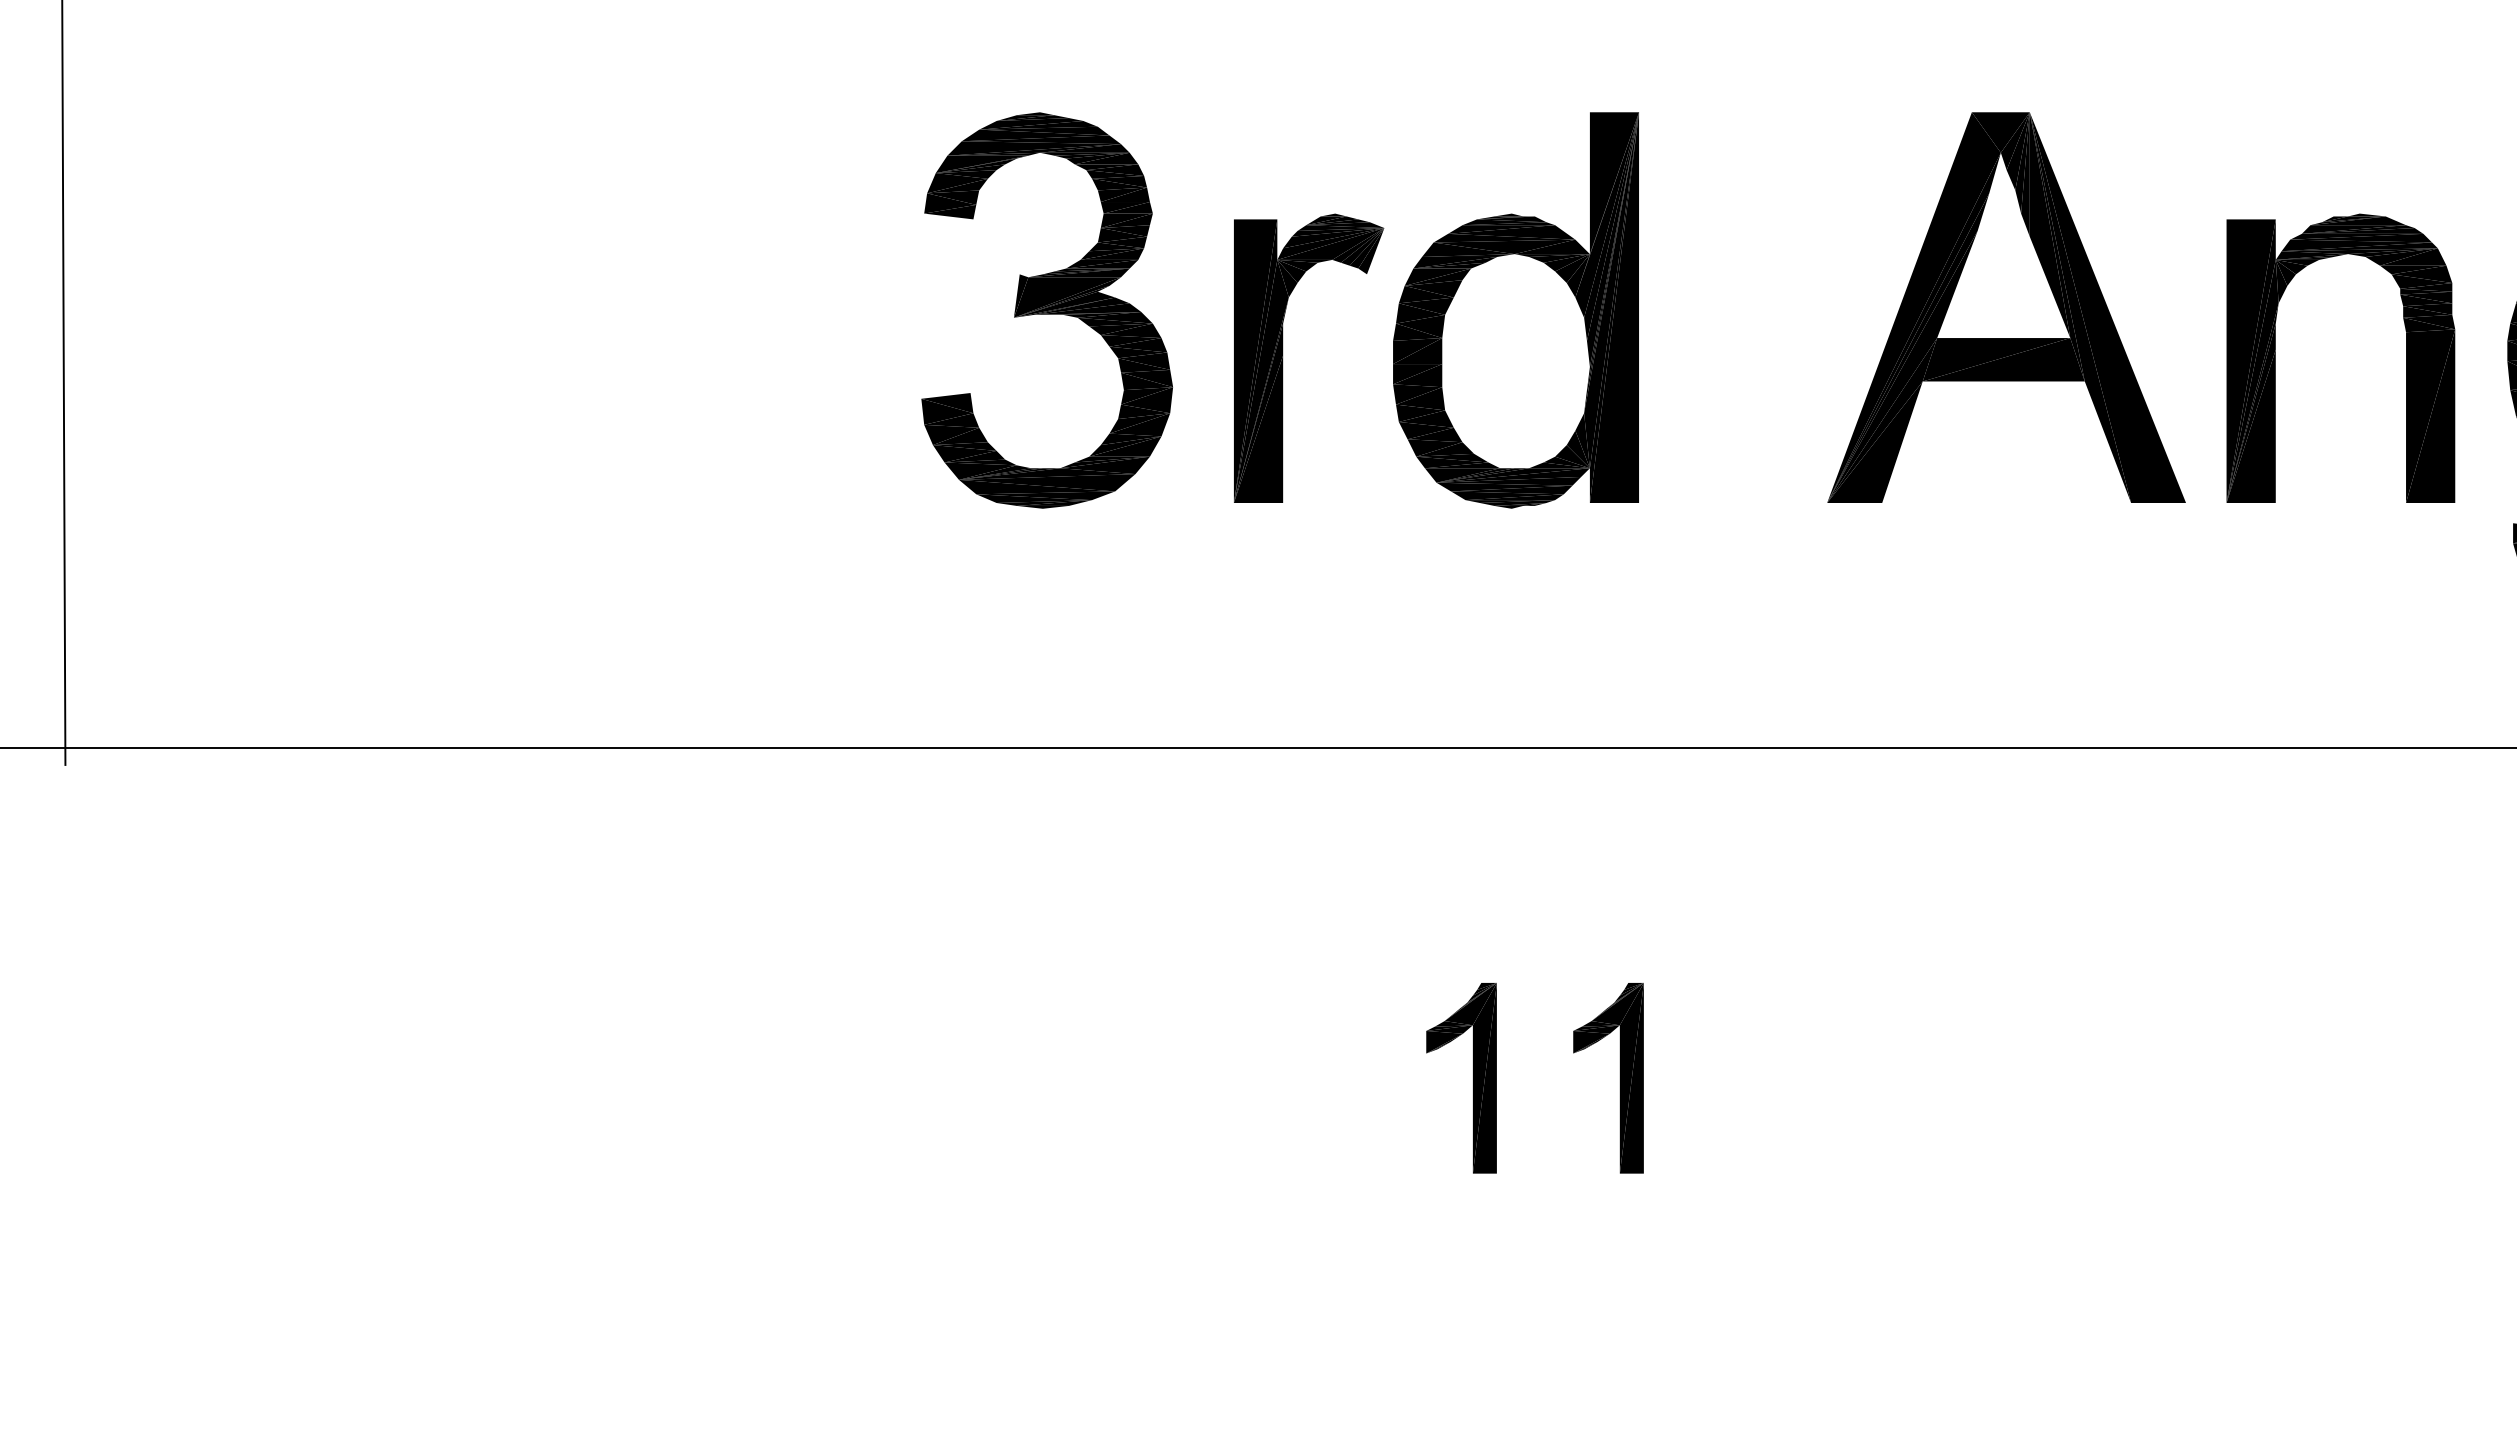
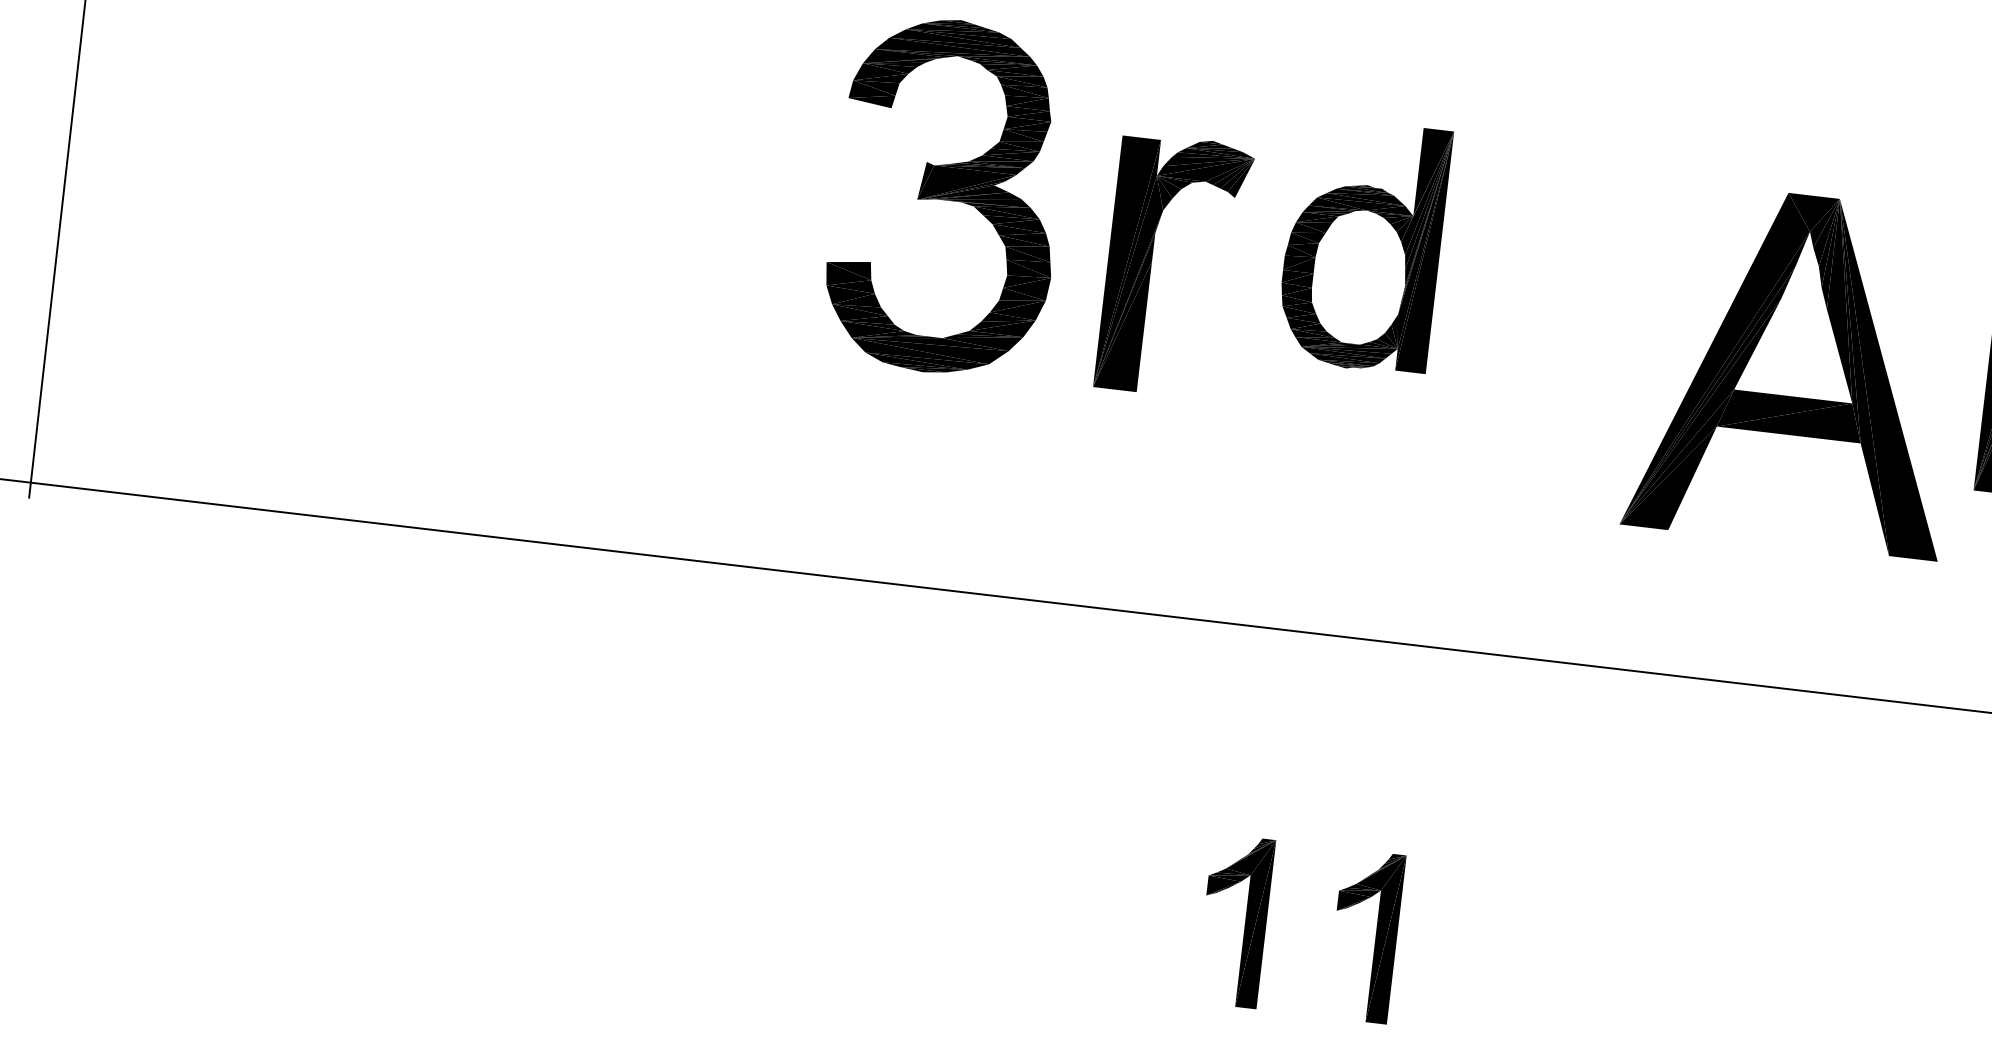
part: (2006, 307) -> (1798, 369), moved
part: (1515, 310) -> (1362, 245), size x0.7

